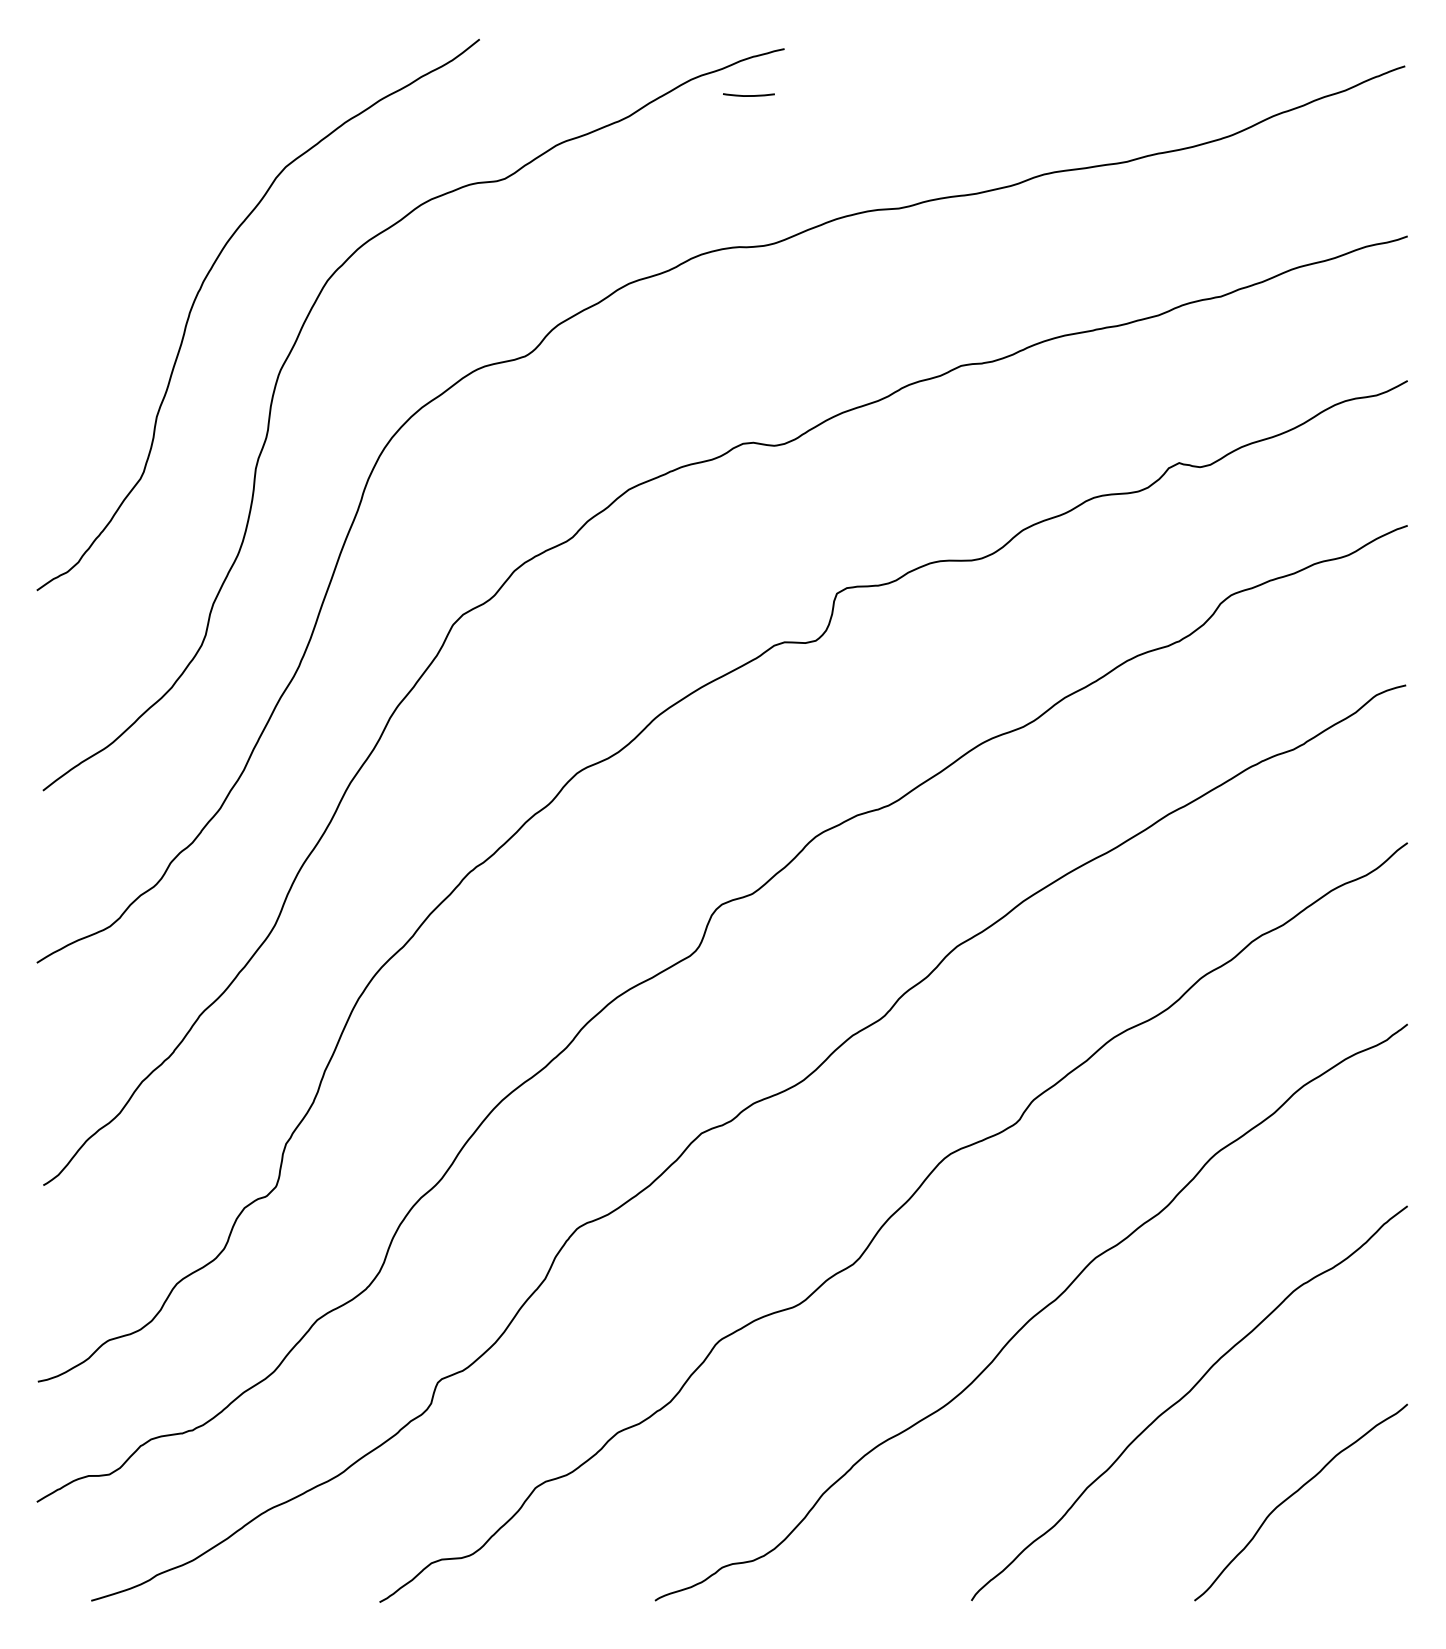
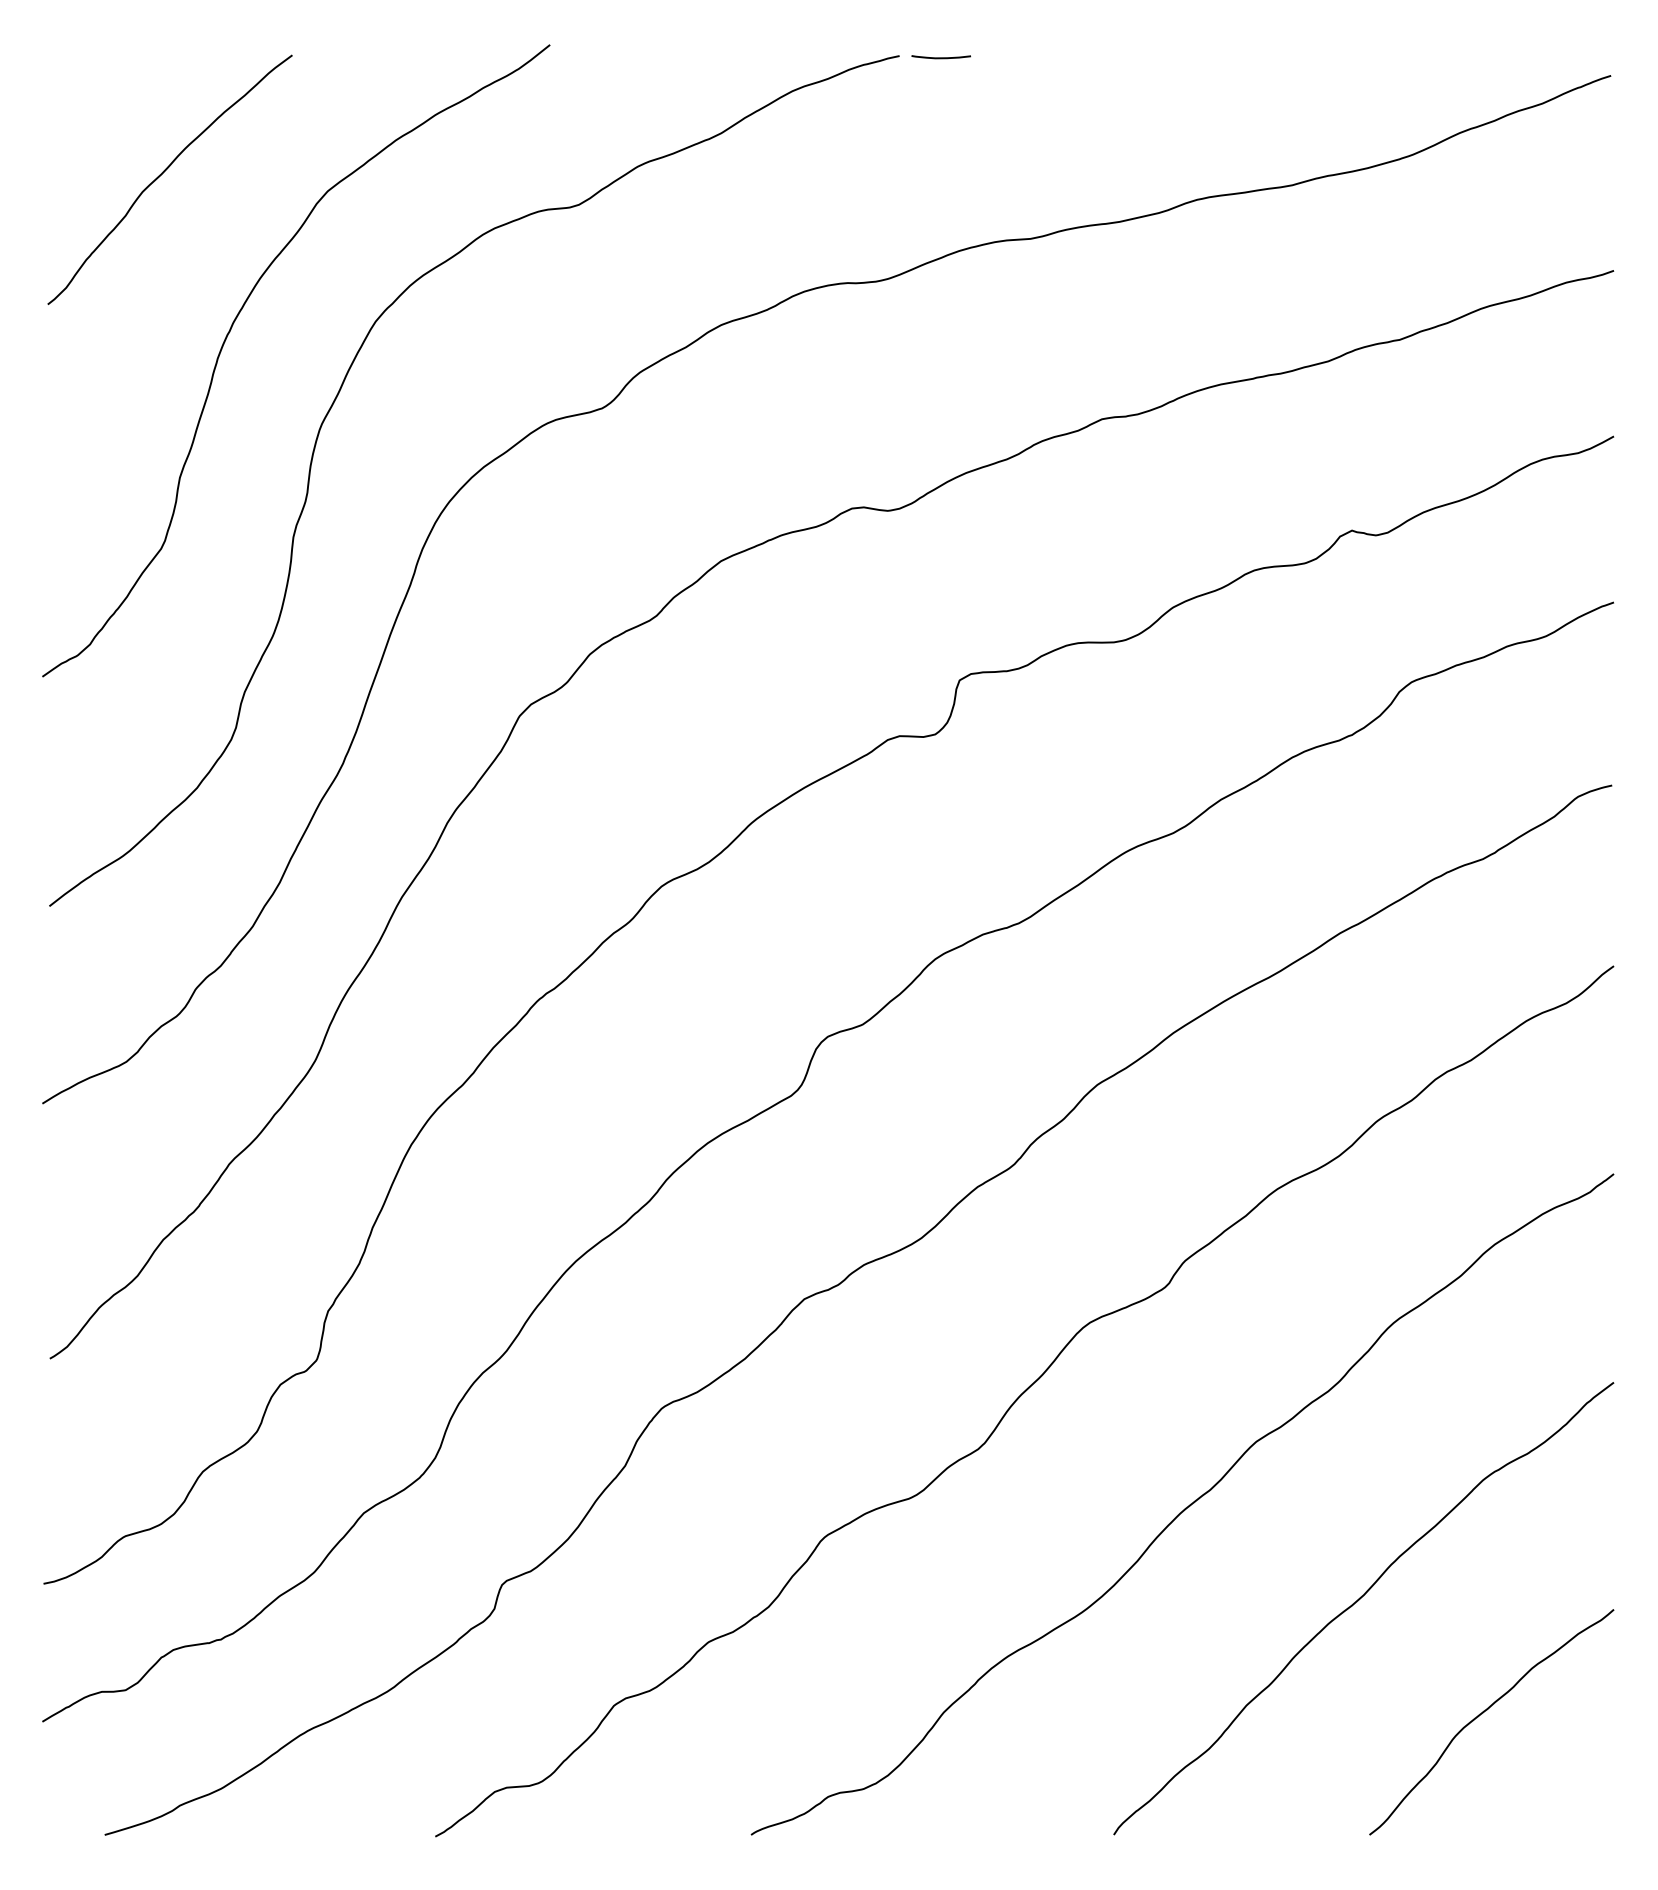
line: (748, 95) -> (940, 57), moved
curve: (143, 150) -> (164, 172), added

